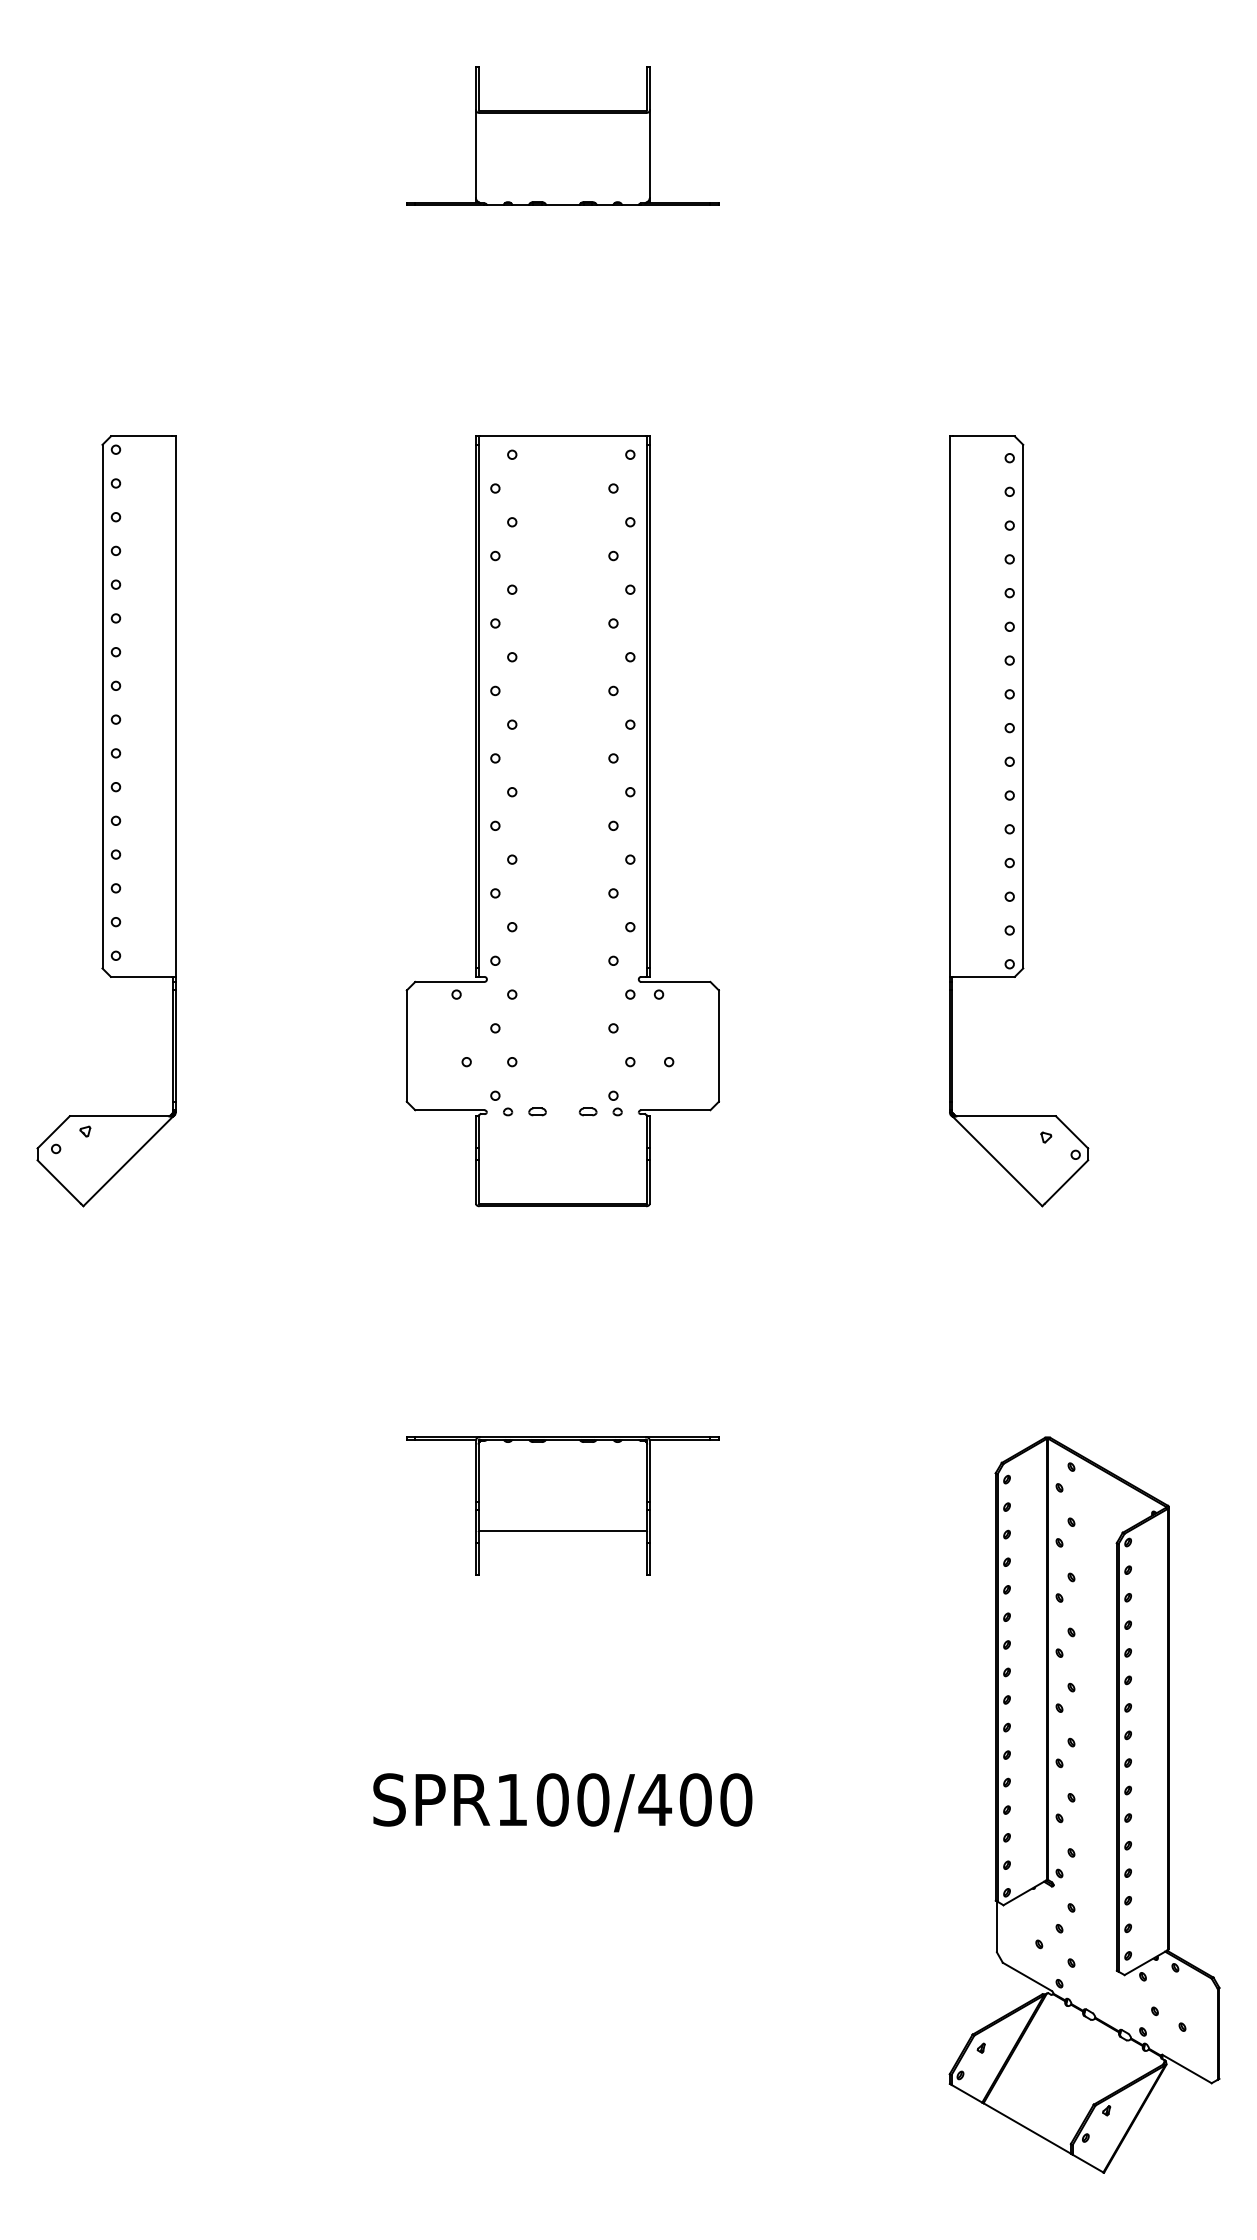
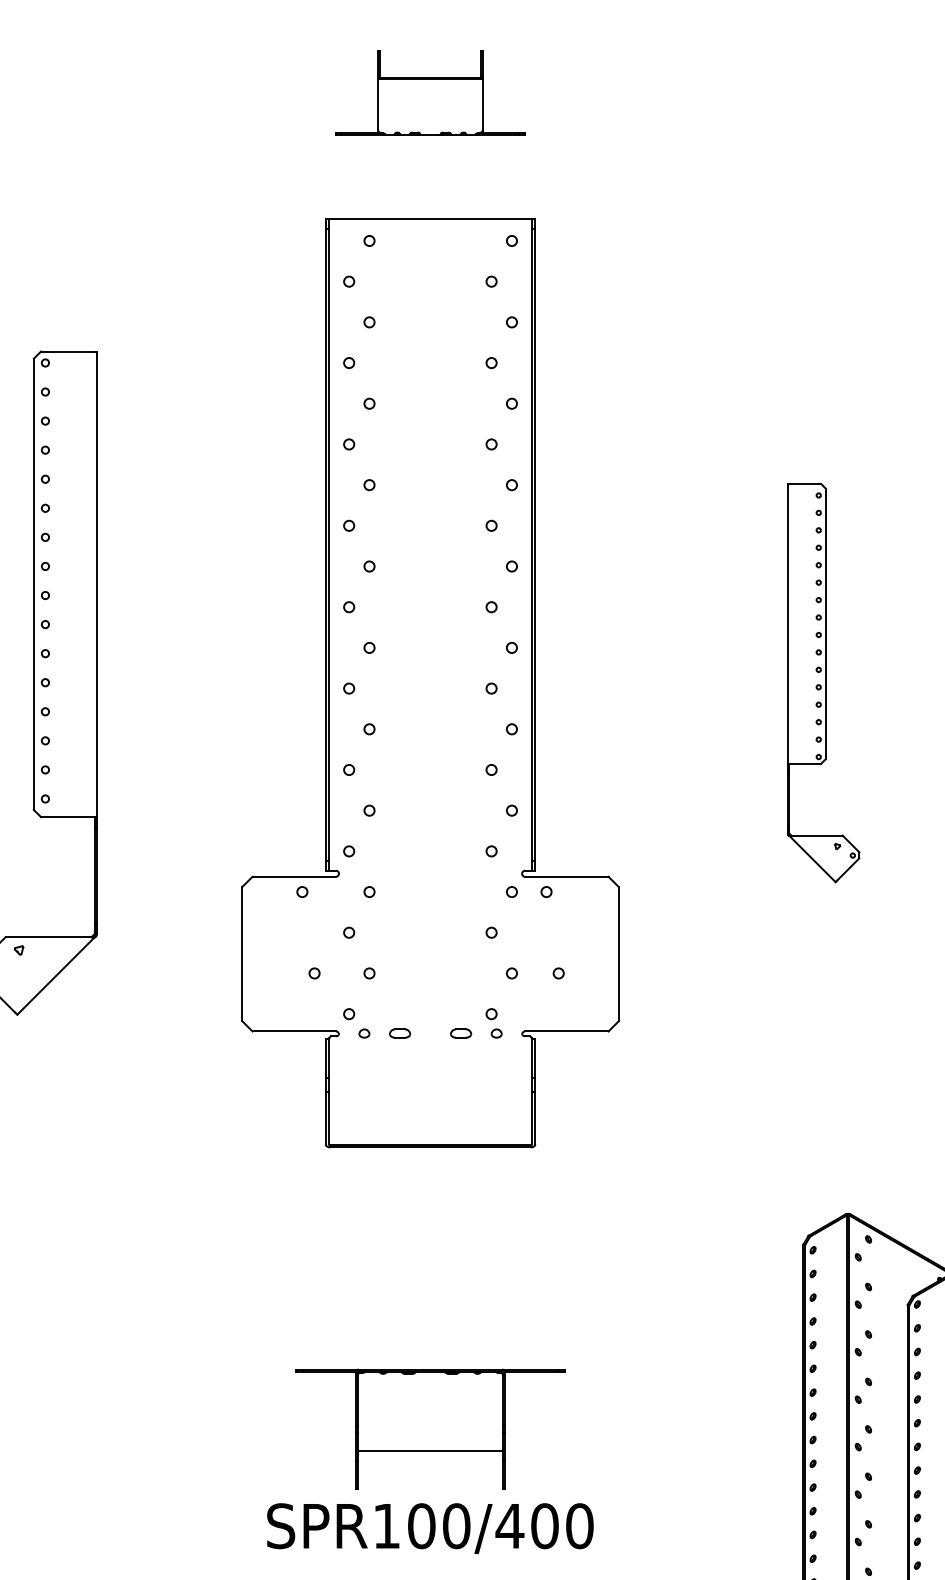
part: (562, 135) -> (430, 92), size x0.7
part: (562, 821) -> (430, 683), size x1.4
part: (1019, 821) -> (823, 683), size x0.6
part: (562, 1505) -> (430, 1428), moved

